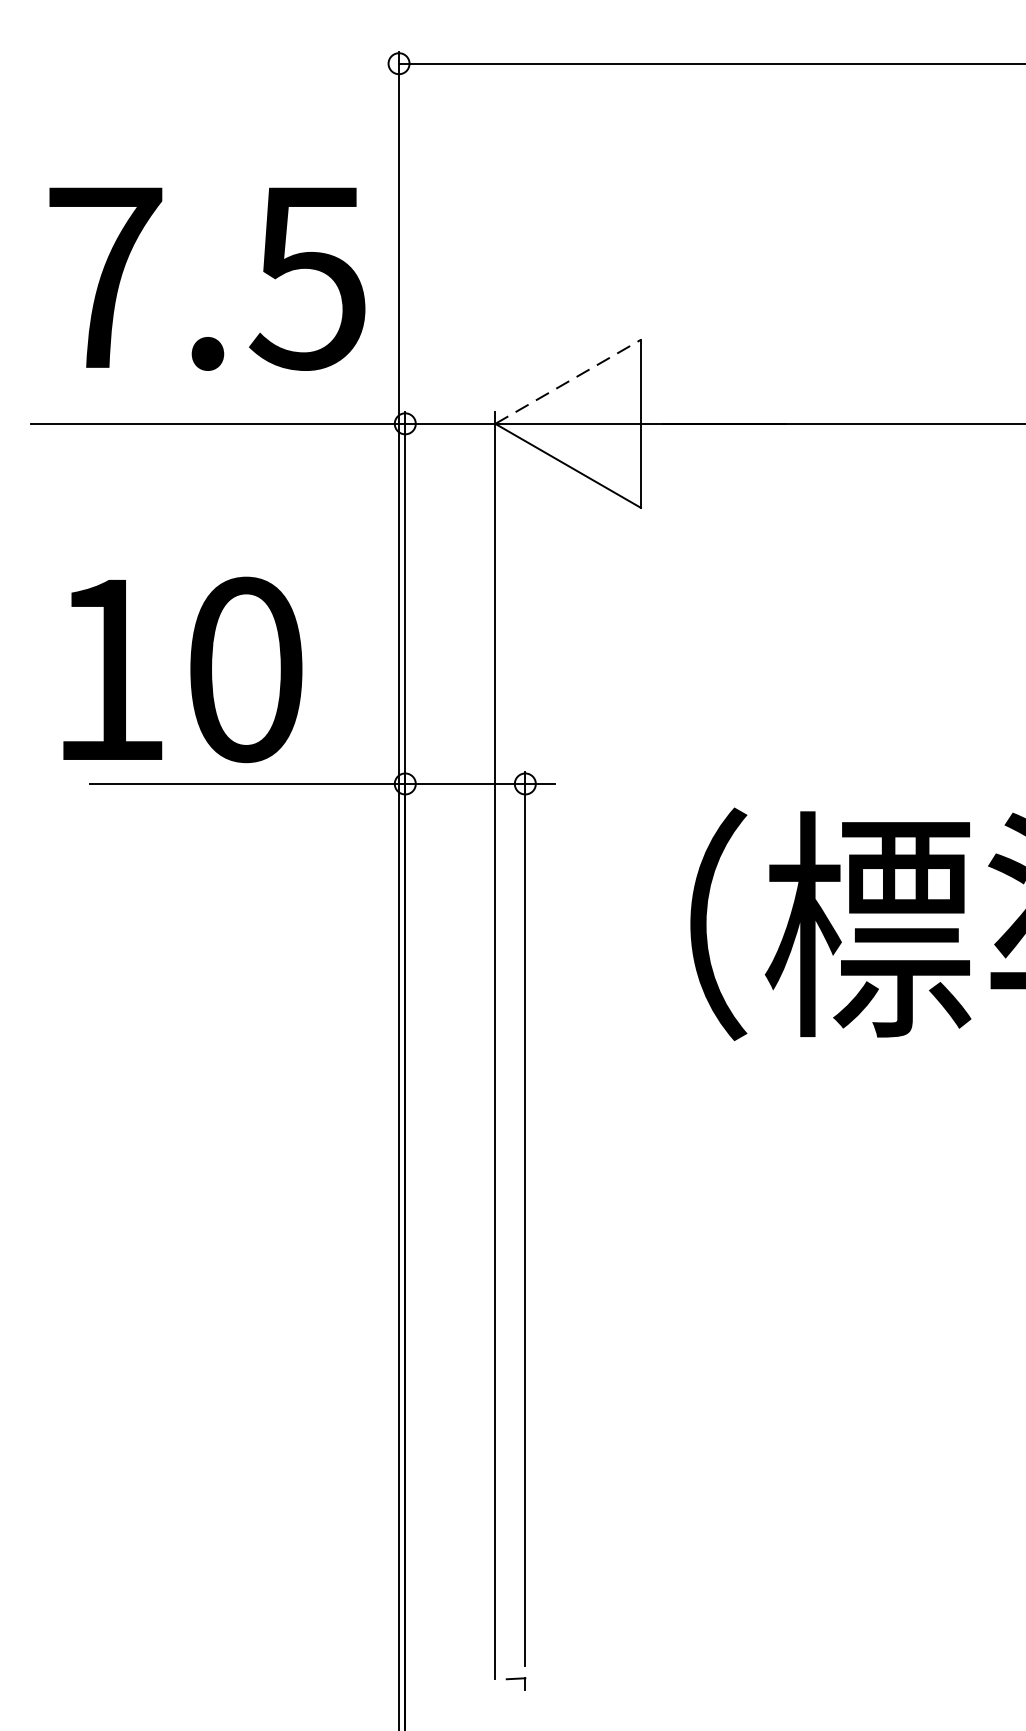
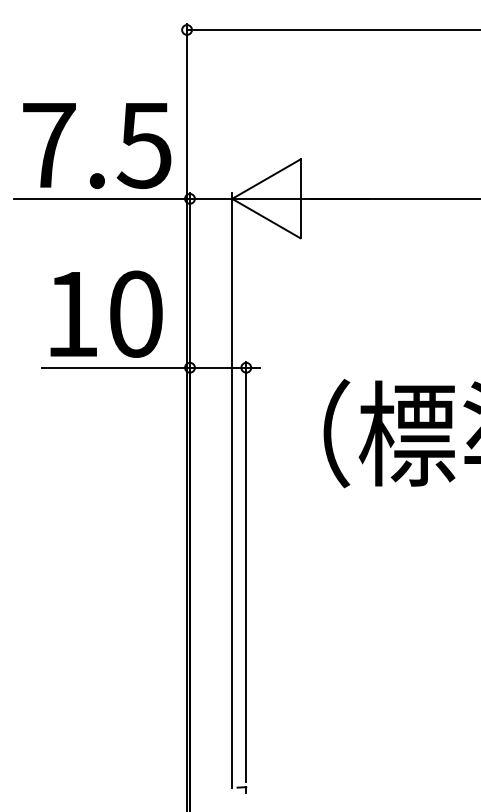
text: (208, 278) -> (97, 145), moved
line: (568, 380) -> (266, 178), dashed -> solid
text: (182, 668) -> (106, 313), moved

